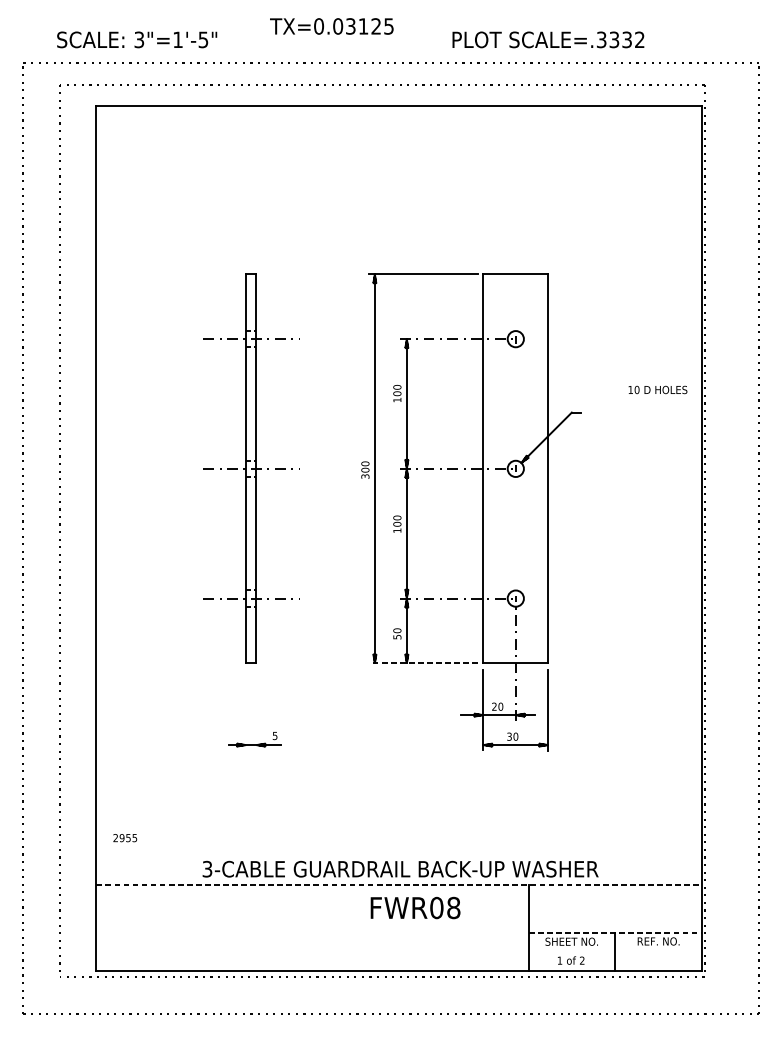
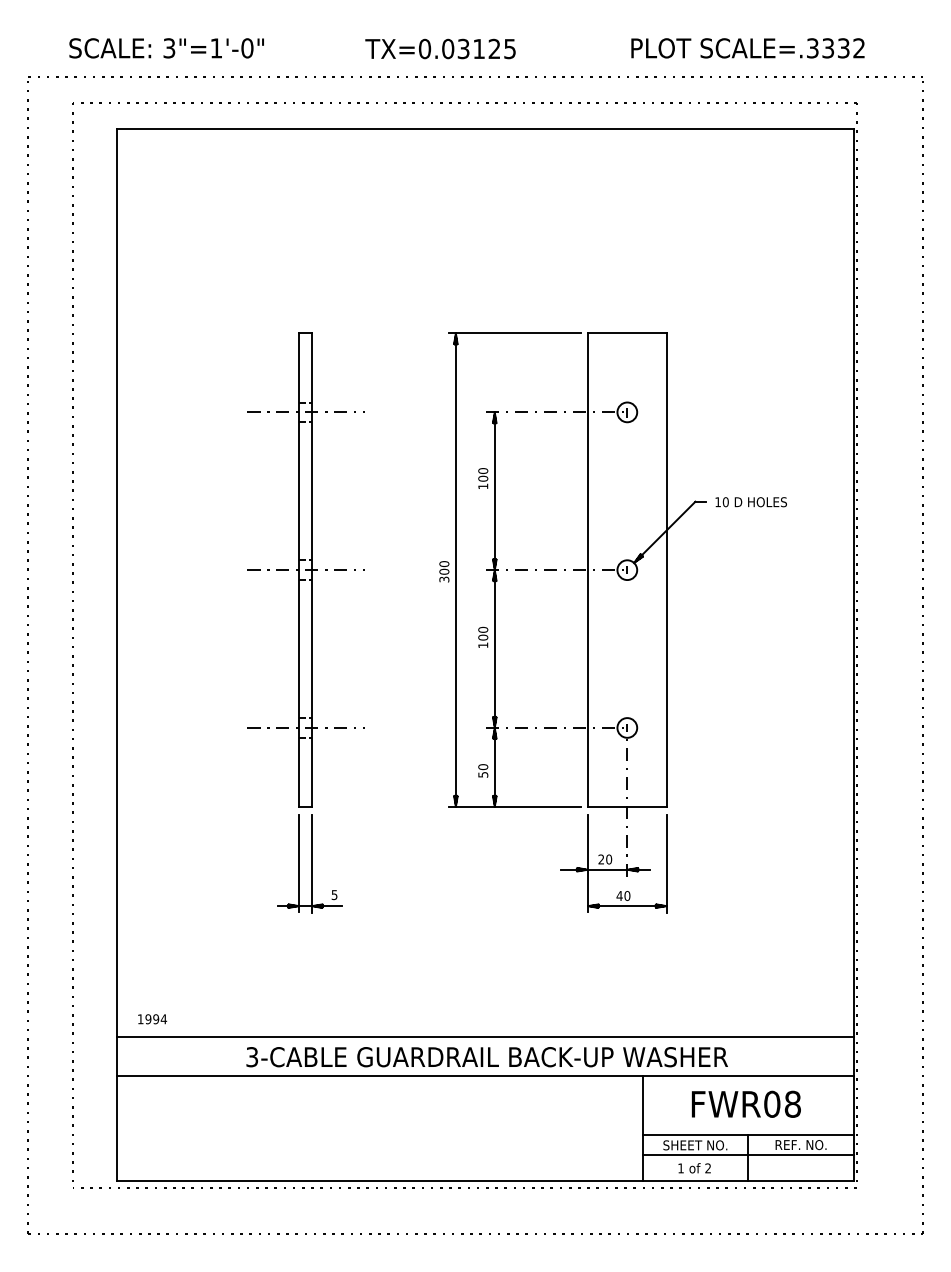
text: (331, 26) -> (440, 48), moved
text: (203, 40) -> (247, 48), 3"=1'-5" -> 3"=1'-0"
text: (548, 40) -> (747, 48), moved
text: (657, 390) -> (750, 502), moved
line: (423, 663) -> (514, 806), dashed -> solid
line: (246, 710) -> (299, 863), added
line: (256, 710) -> (311, 864), added
text: (509, 736) -> (619, 895), 30 -> 40
text: (125, 838) -> (152, 1019), 2955 -> 1994
line: (399, 852) -> (485, 1036), added
line: (399, 885) -> (485, 1076), dashed -> solid
text: (415, 907) -> (746, 1103), moved
line: (615, 933) -> (748, 1135), dashed -> solid
line: (615, 949) -> (748, 1154), added

